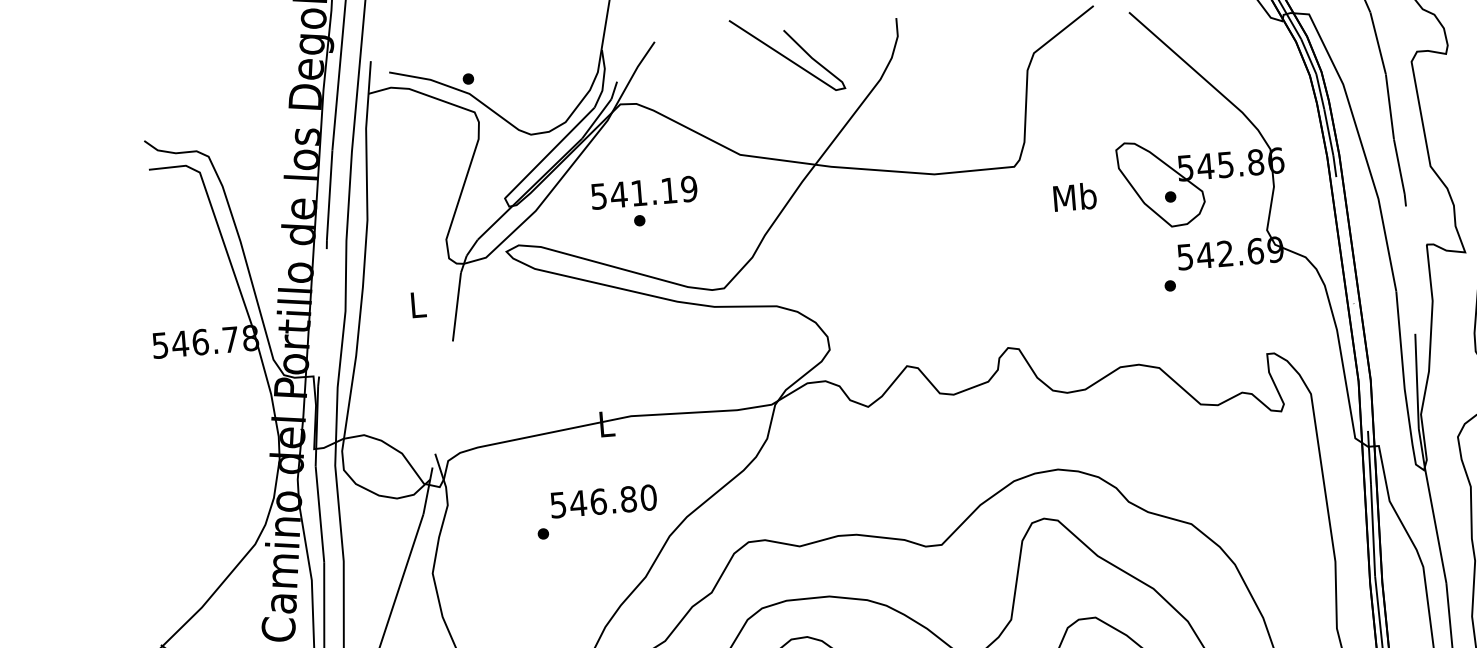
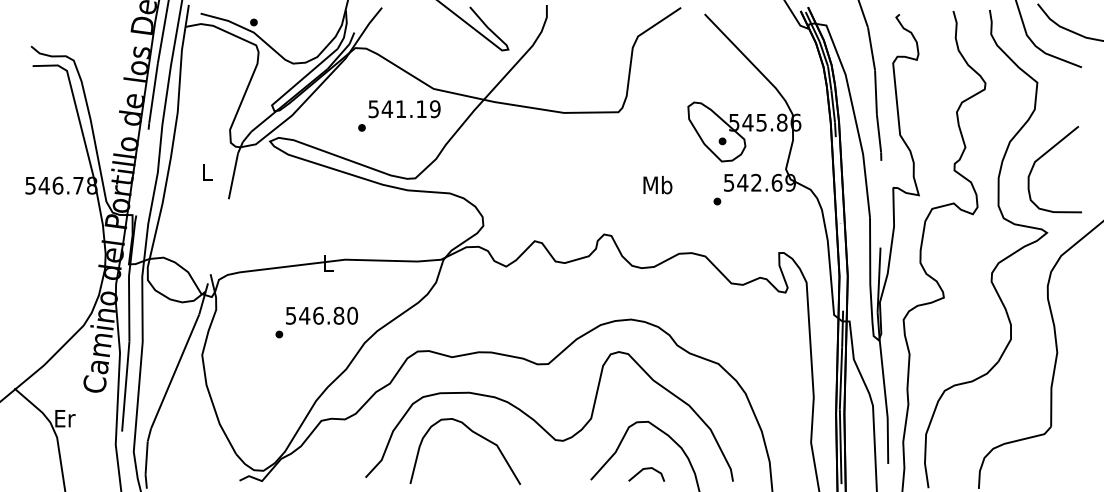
text: (644, 193) -> (404, 109), moved
text: (1074, 197) -> (657, 185), moved

